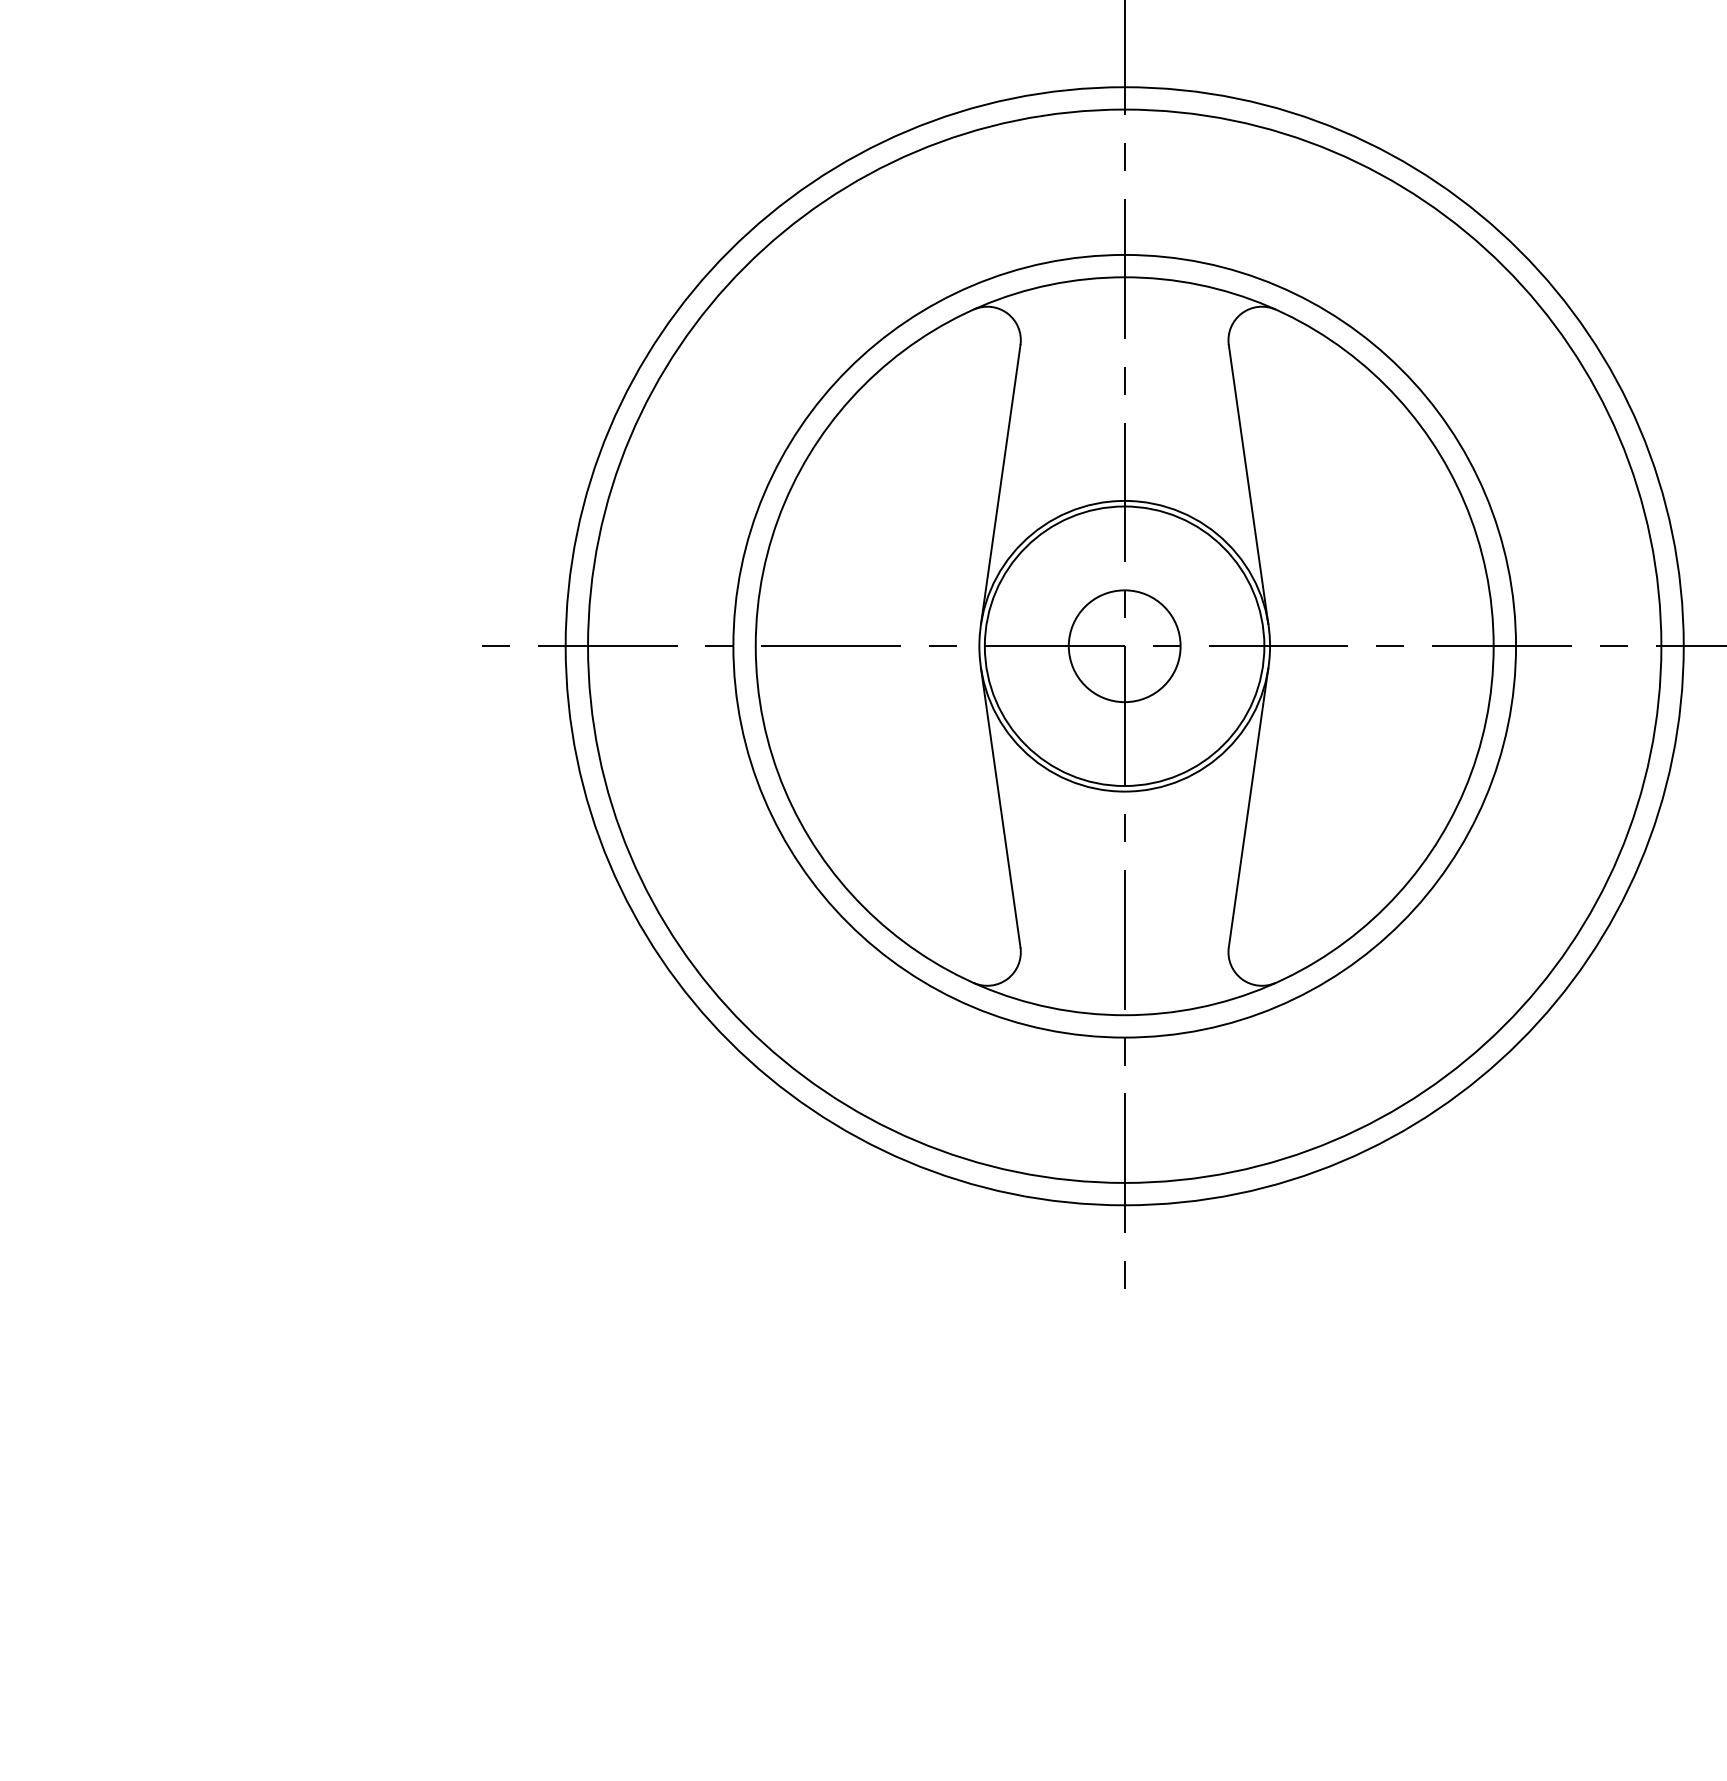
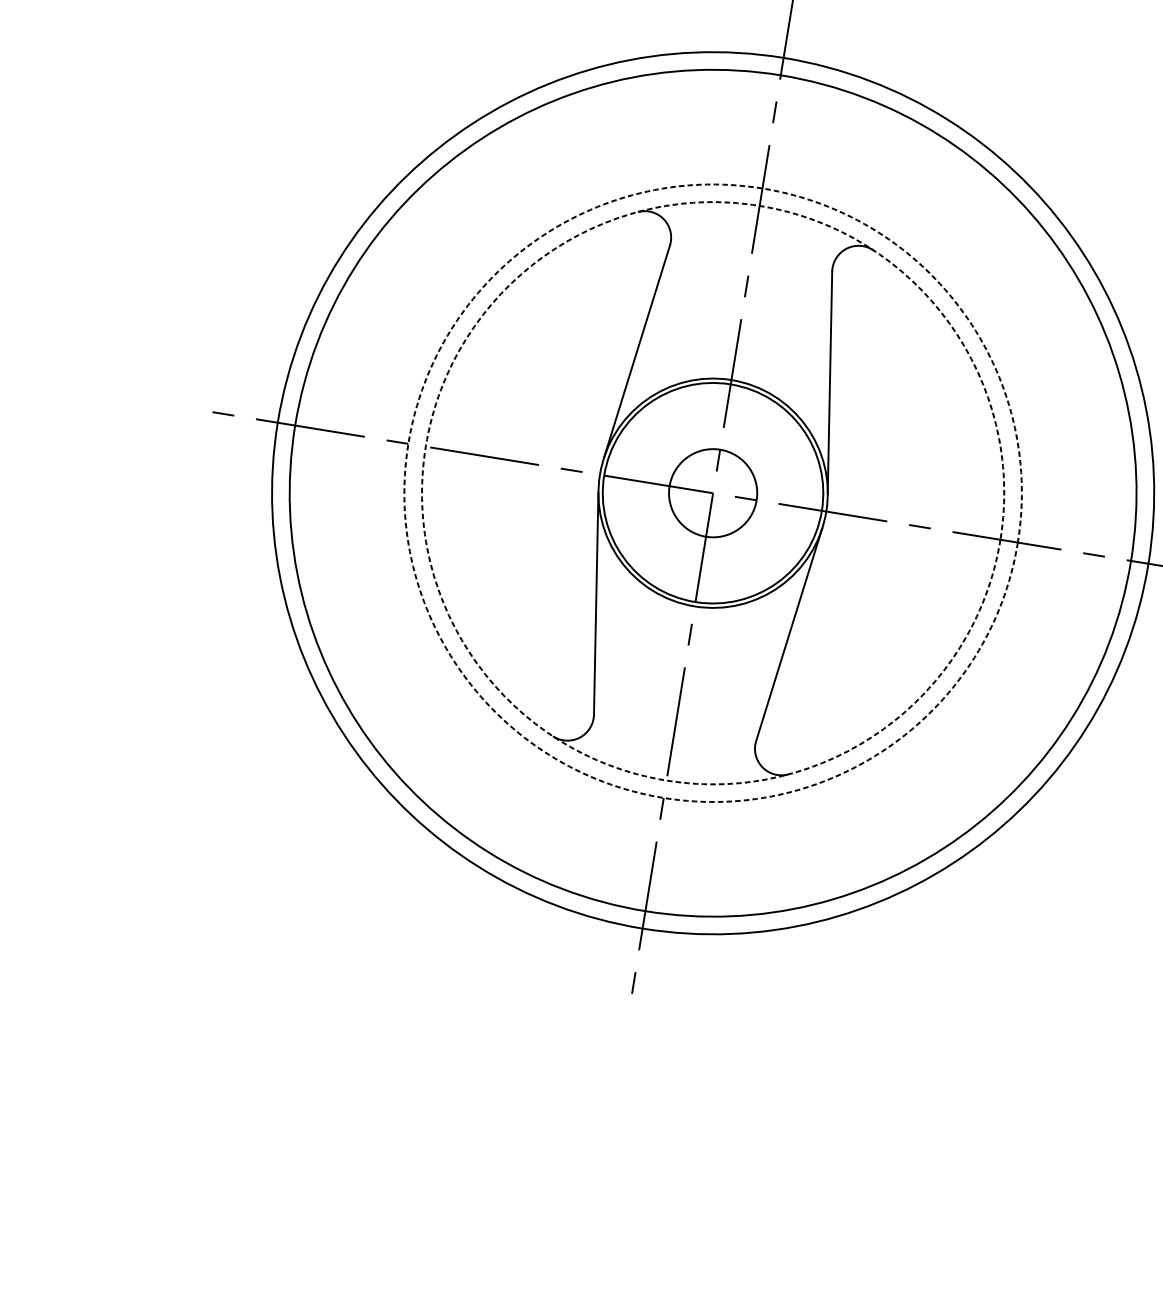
circle: (1124, 645) -> (713, 492), solid -> dashed
circle: (1124, 646) -> (712, 493), solid -> dashed

